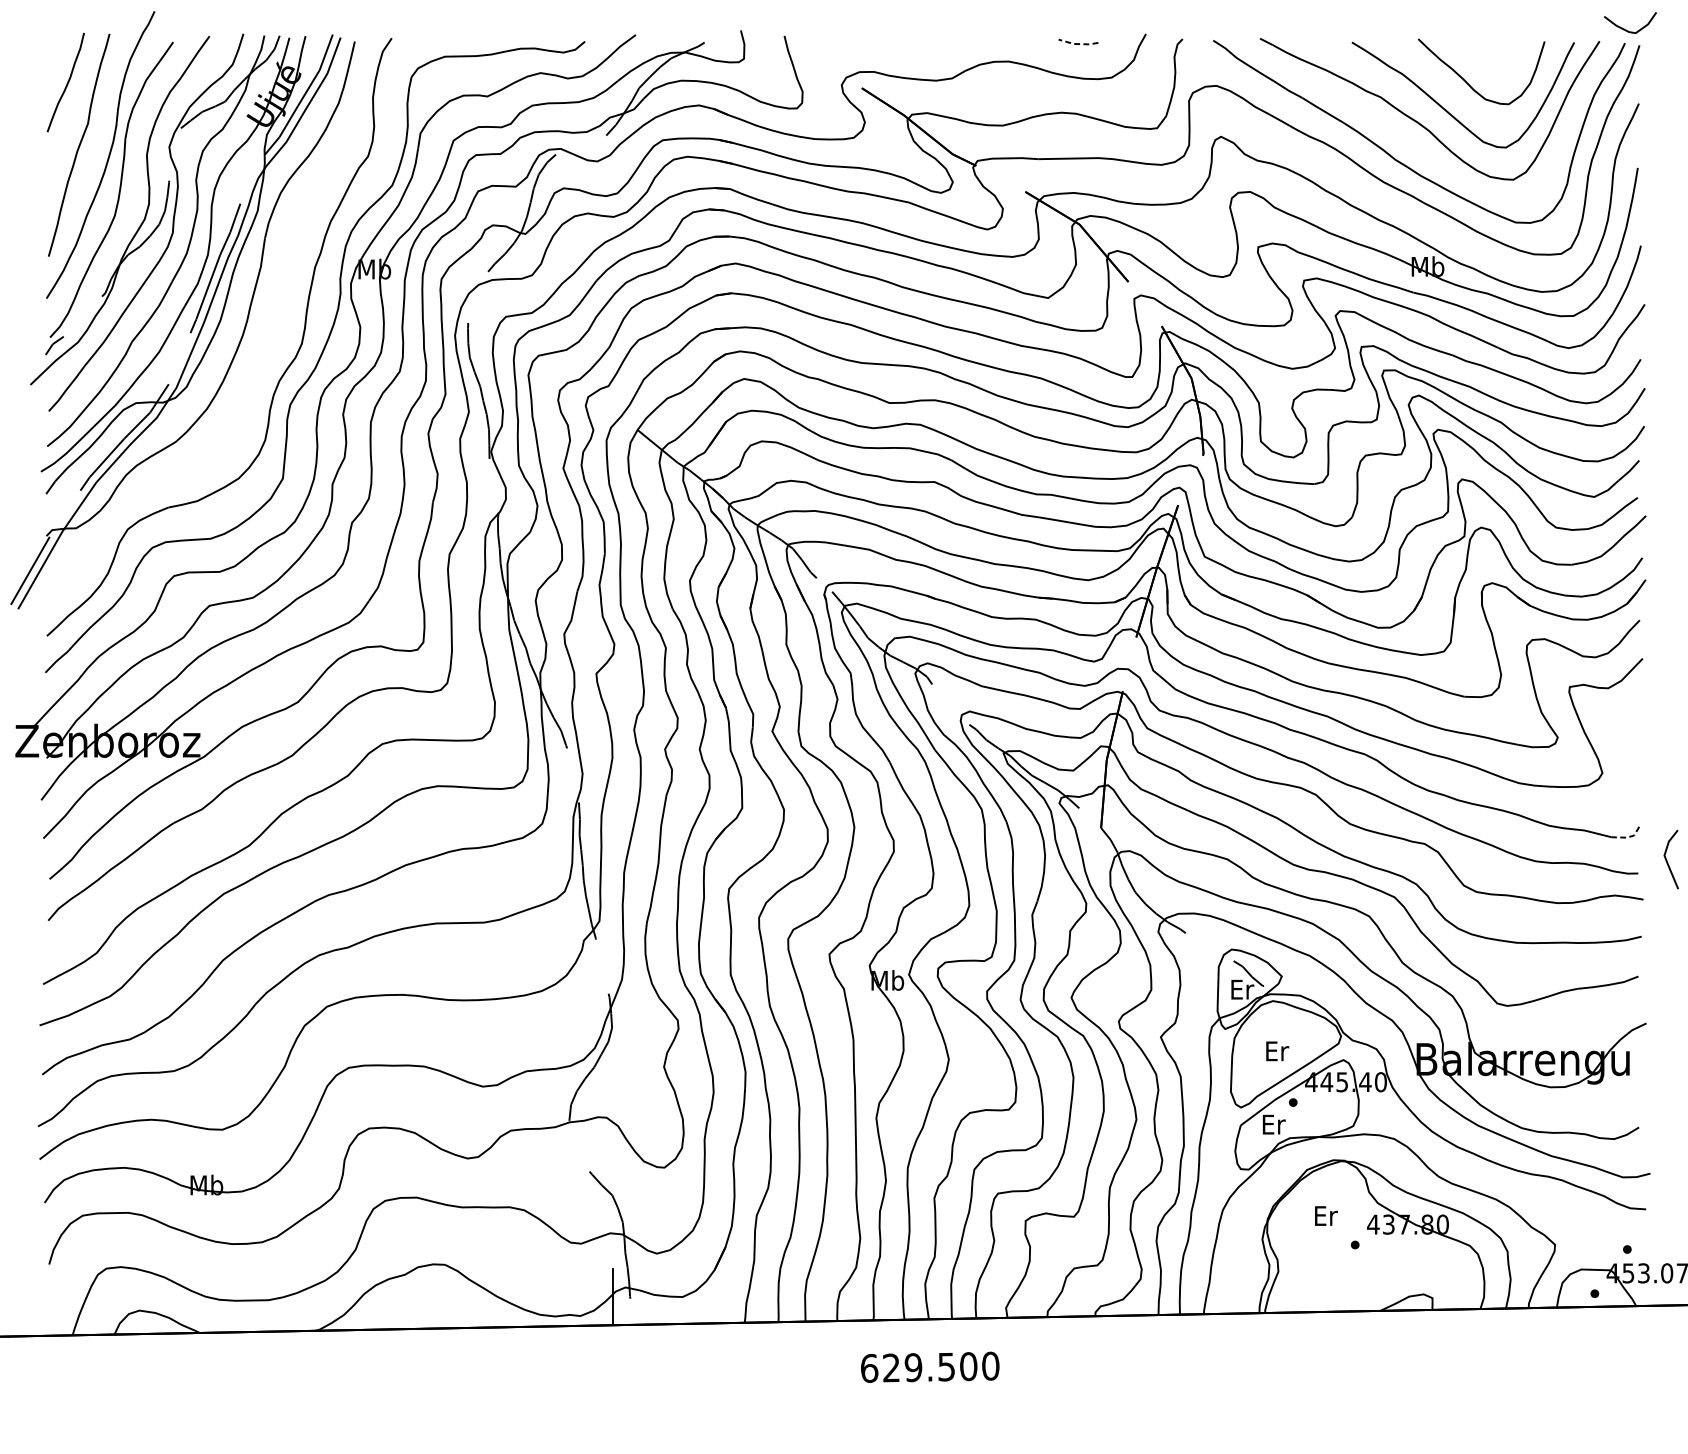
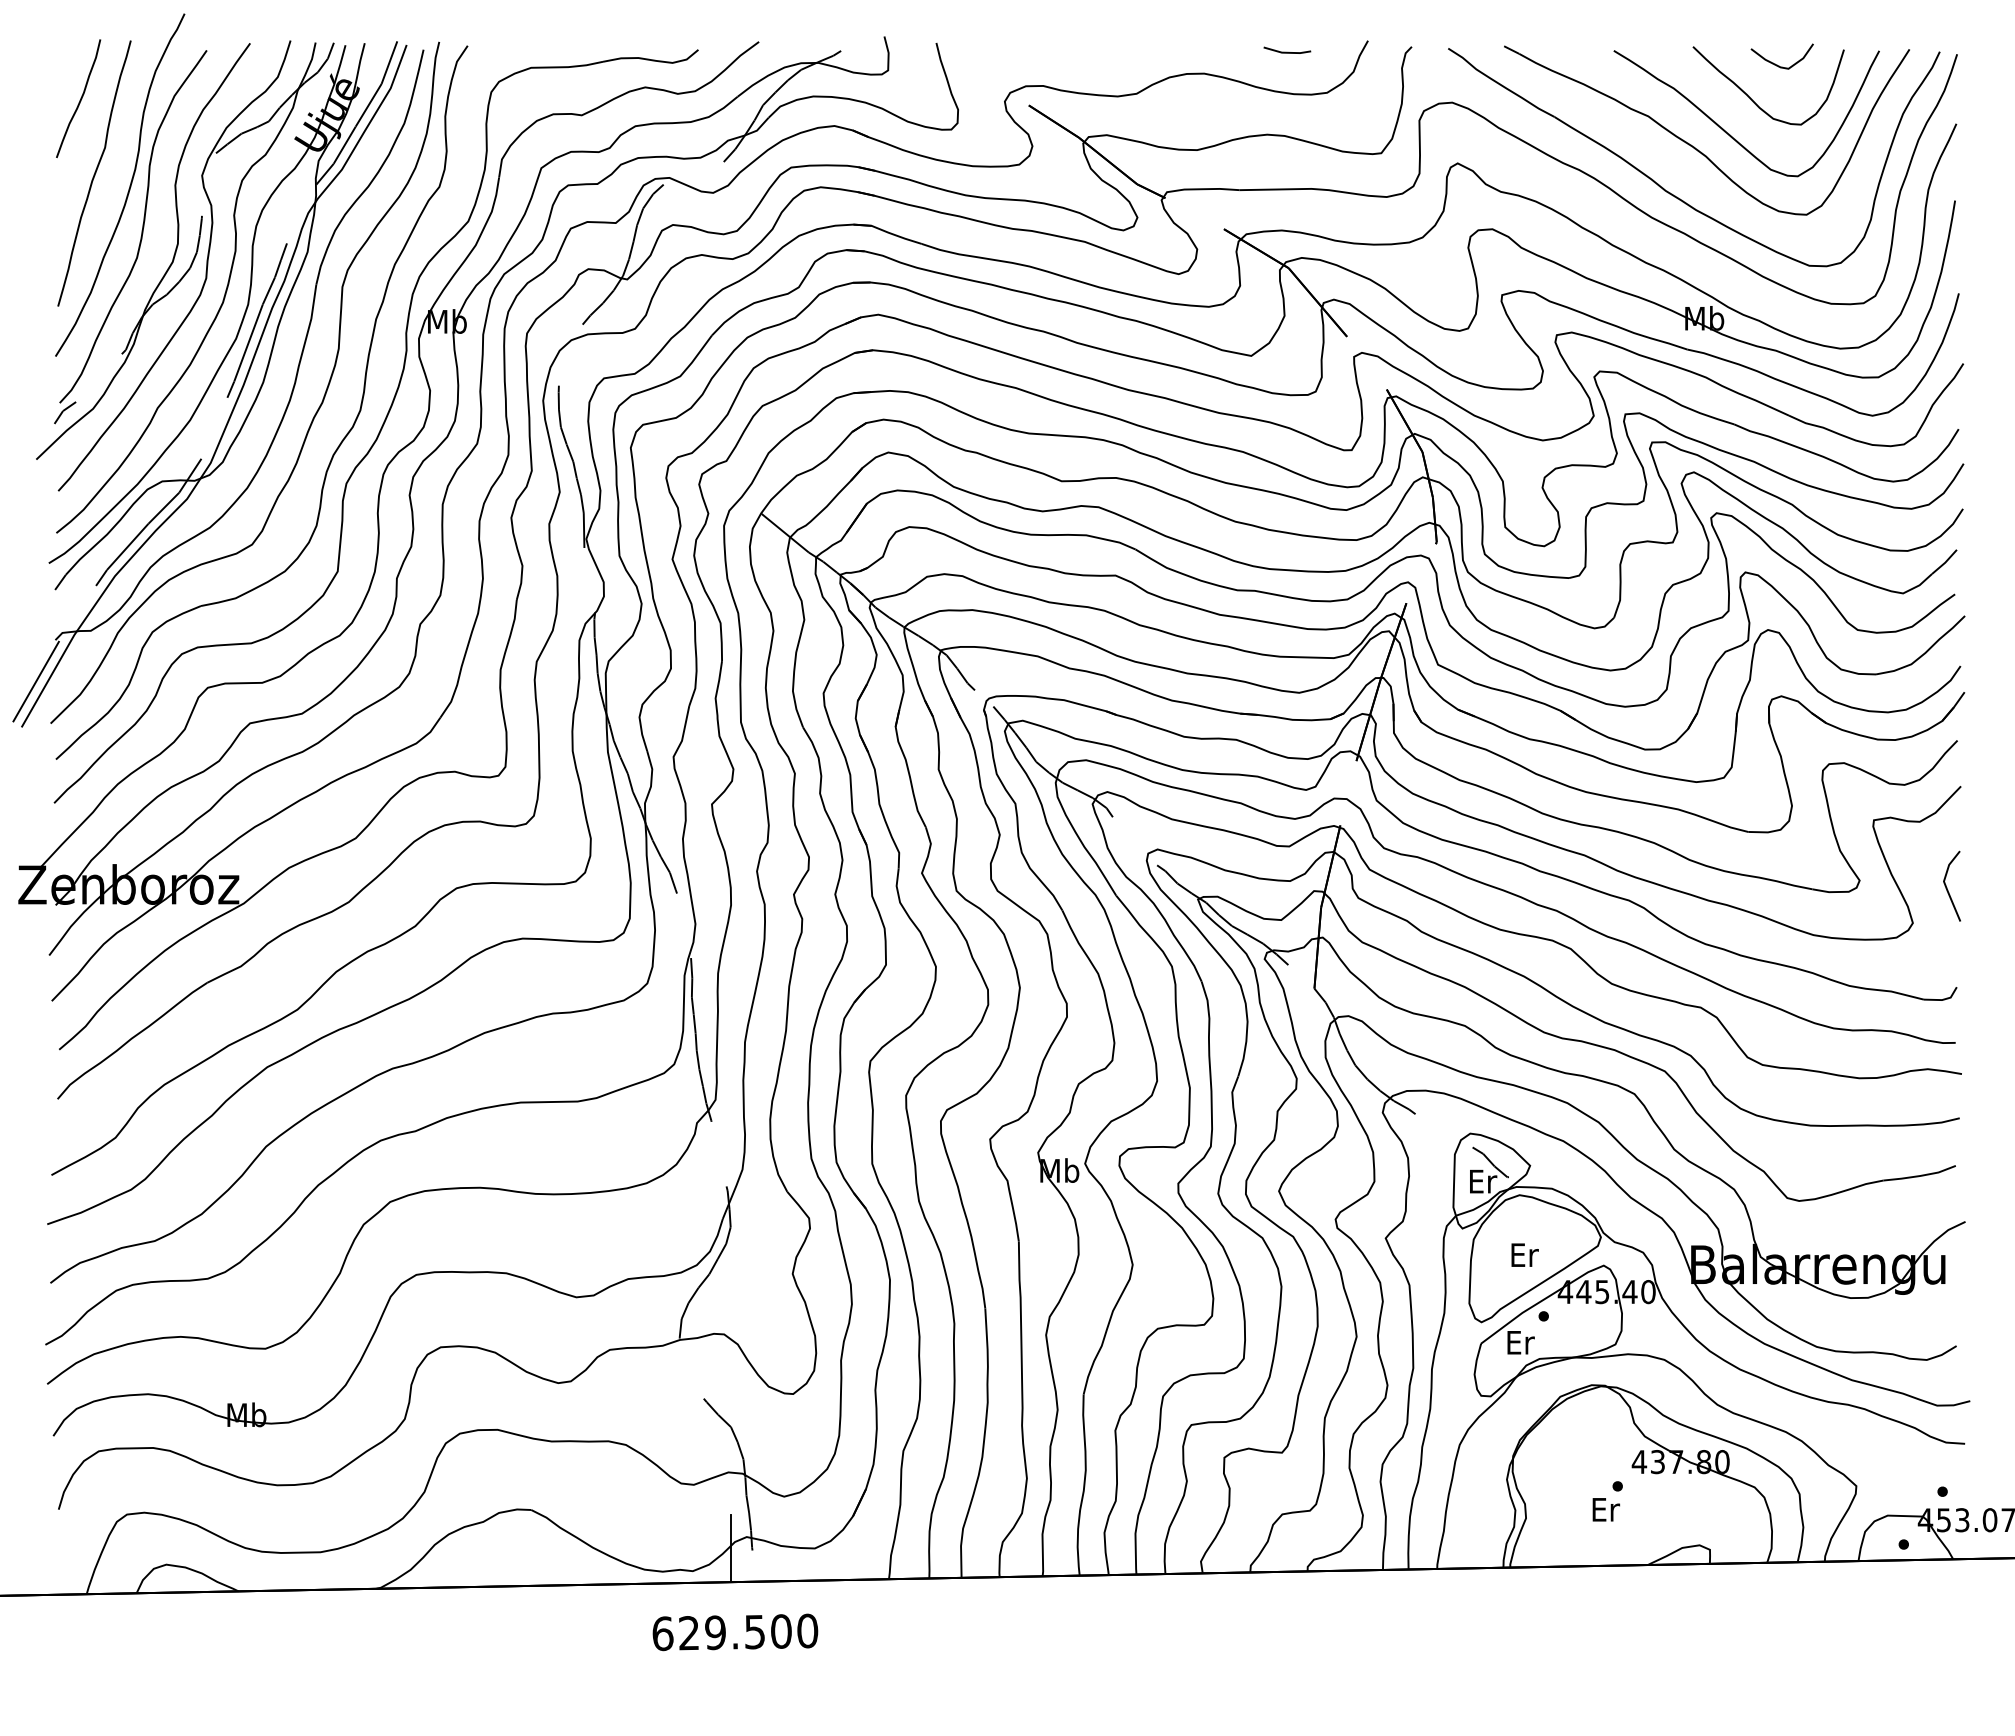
curve: (1626, 29) -> (1777, 64), moved
line: (1078, 43) -> (1287, 52), dashed -> solid
curve: (262, 348) -> (313, 416), added
line: (1628, 837) -> (1943, 999), dashed -> solid
curve: (1667, 860) -> (1947, 887), moved
text: (1326, 1215) -> (1606, 1509), moved
text: (930, 1367) -> (735, 1632), moved

